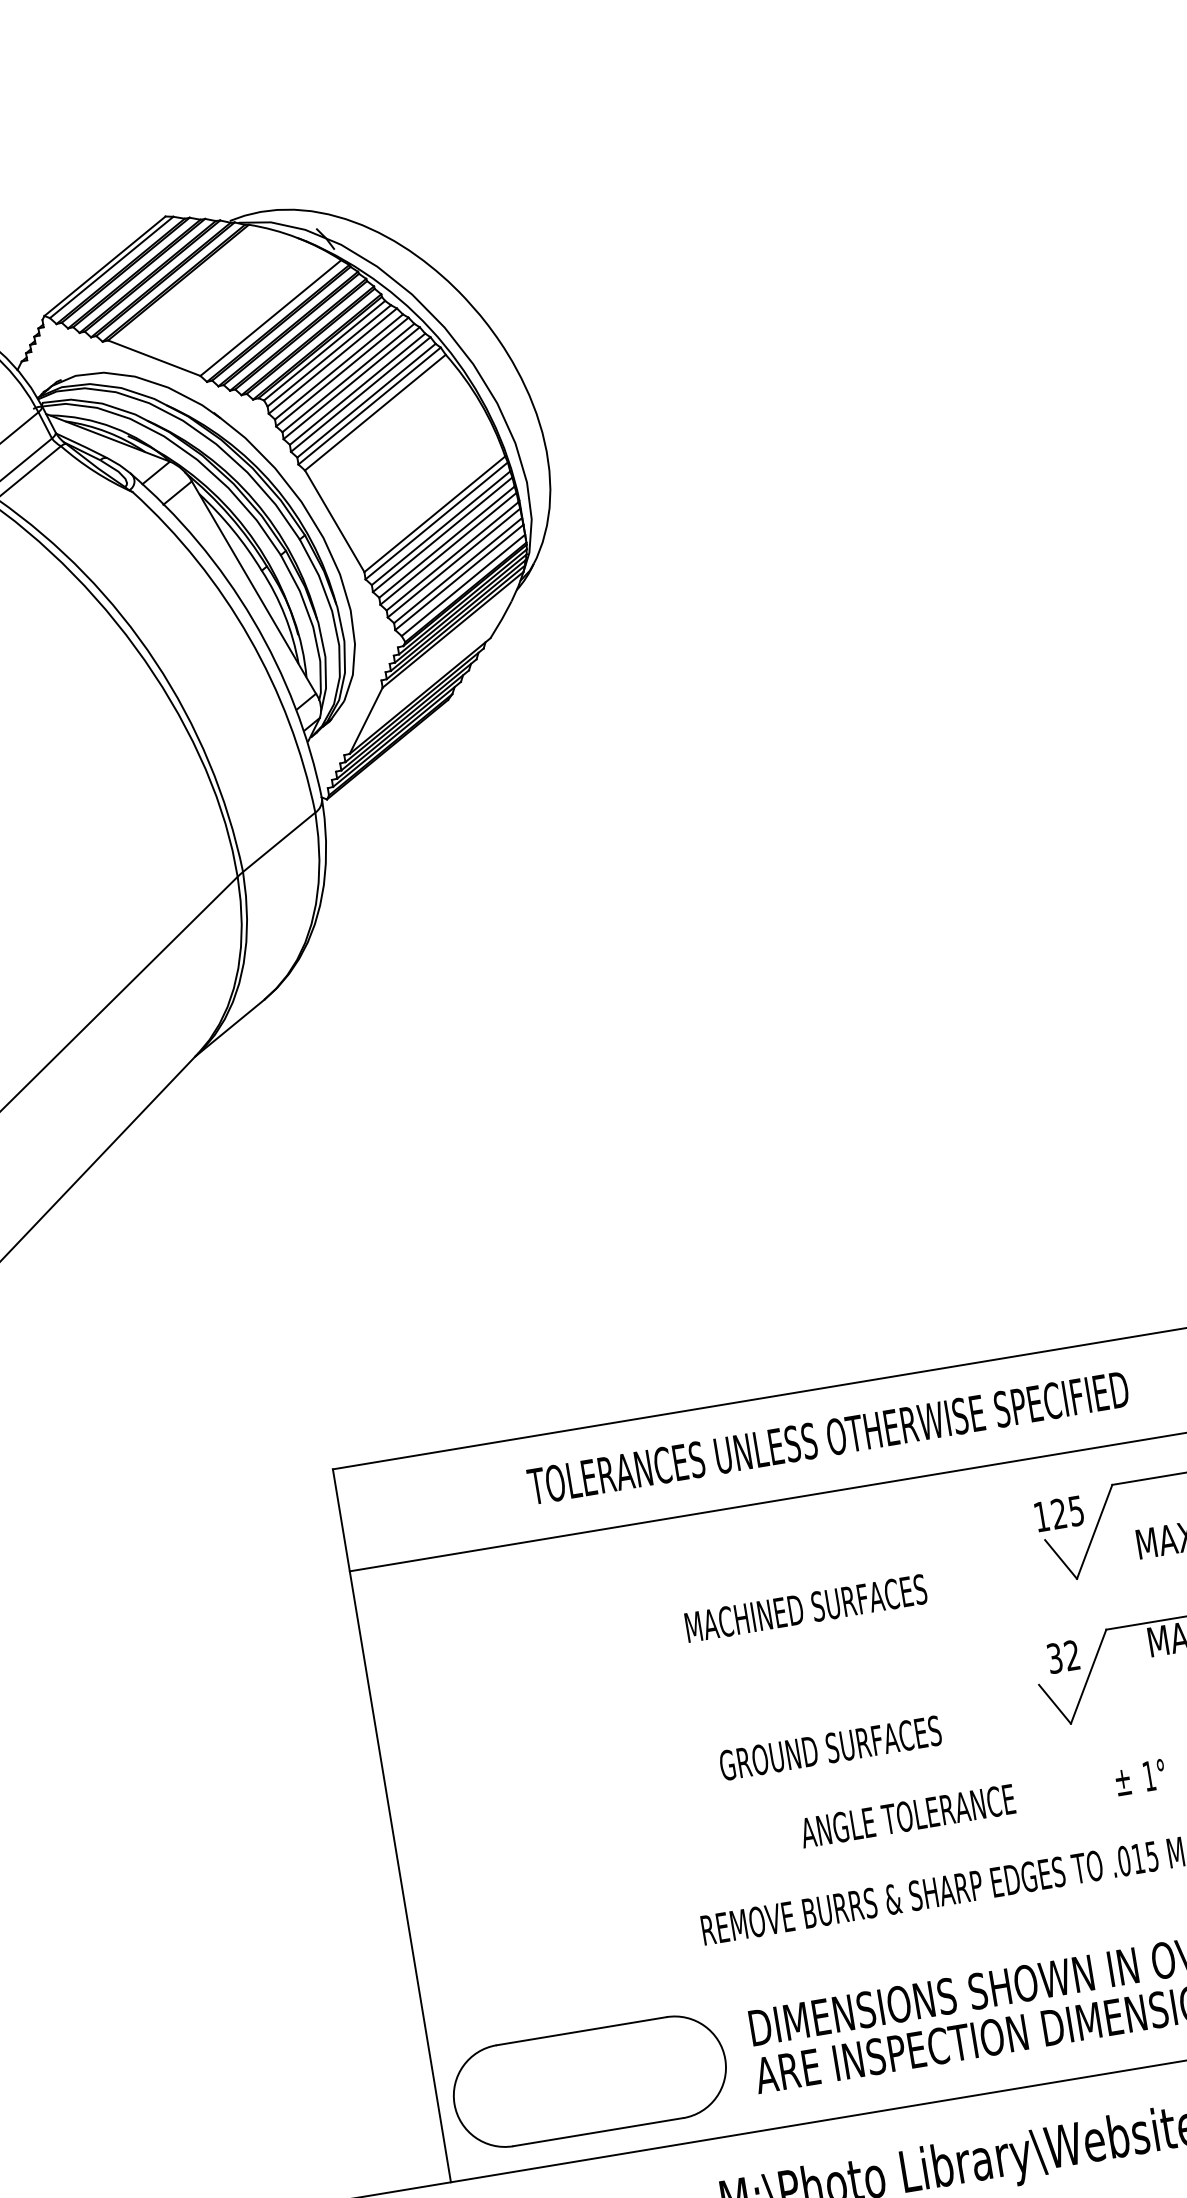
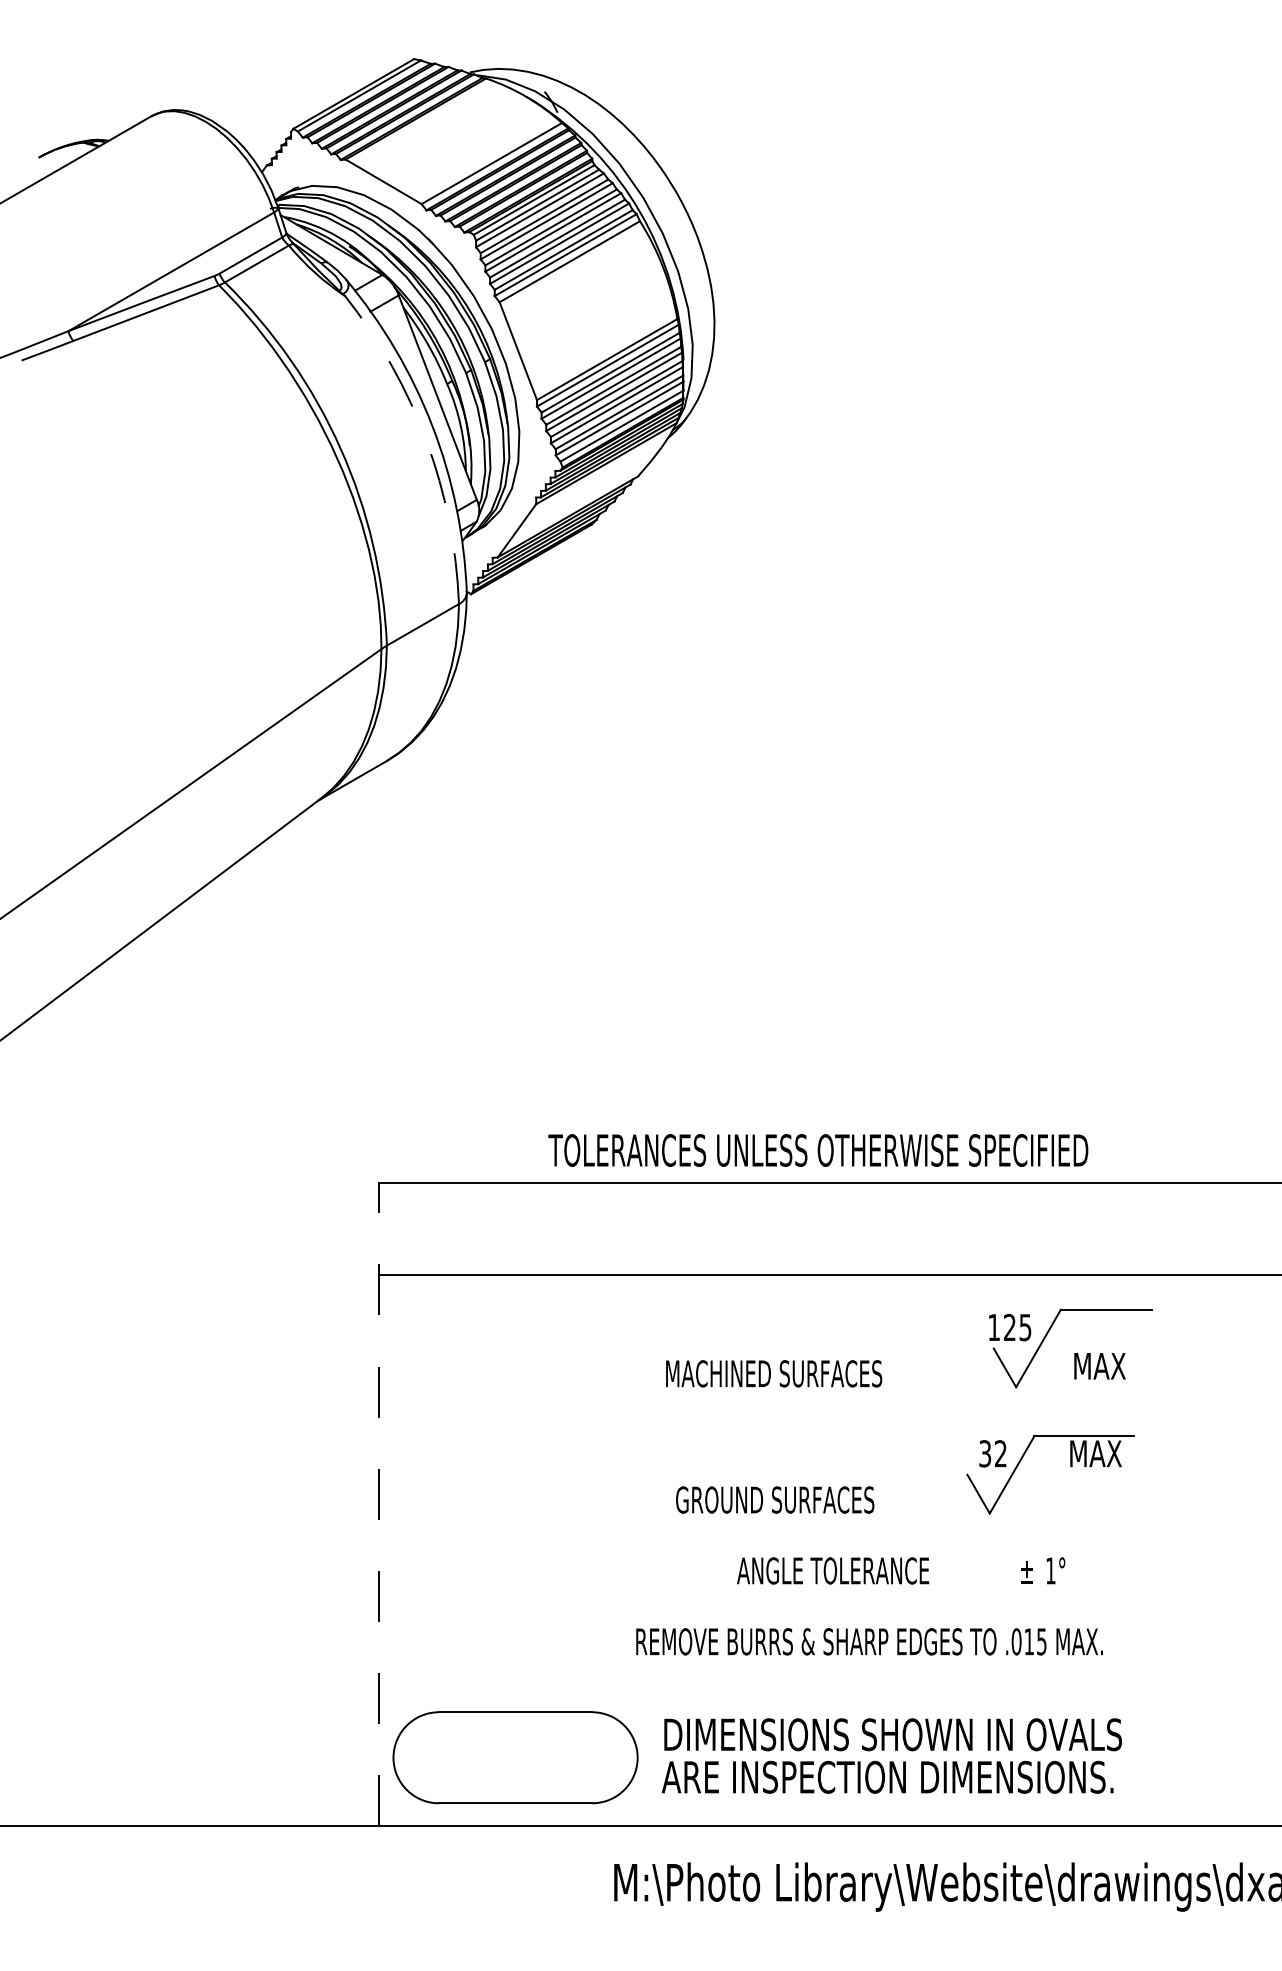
arc: (249, 638) -> (426, 441), solid -> dashed
text: (828, 1438) -> (818, 1150), moved
line: (391, 1824) -> (378, 1503), solid -> dashed

